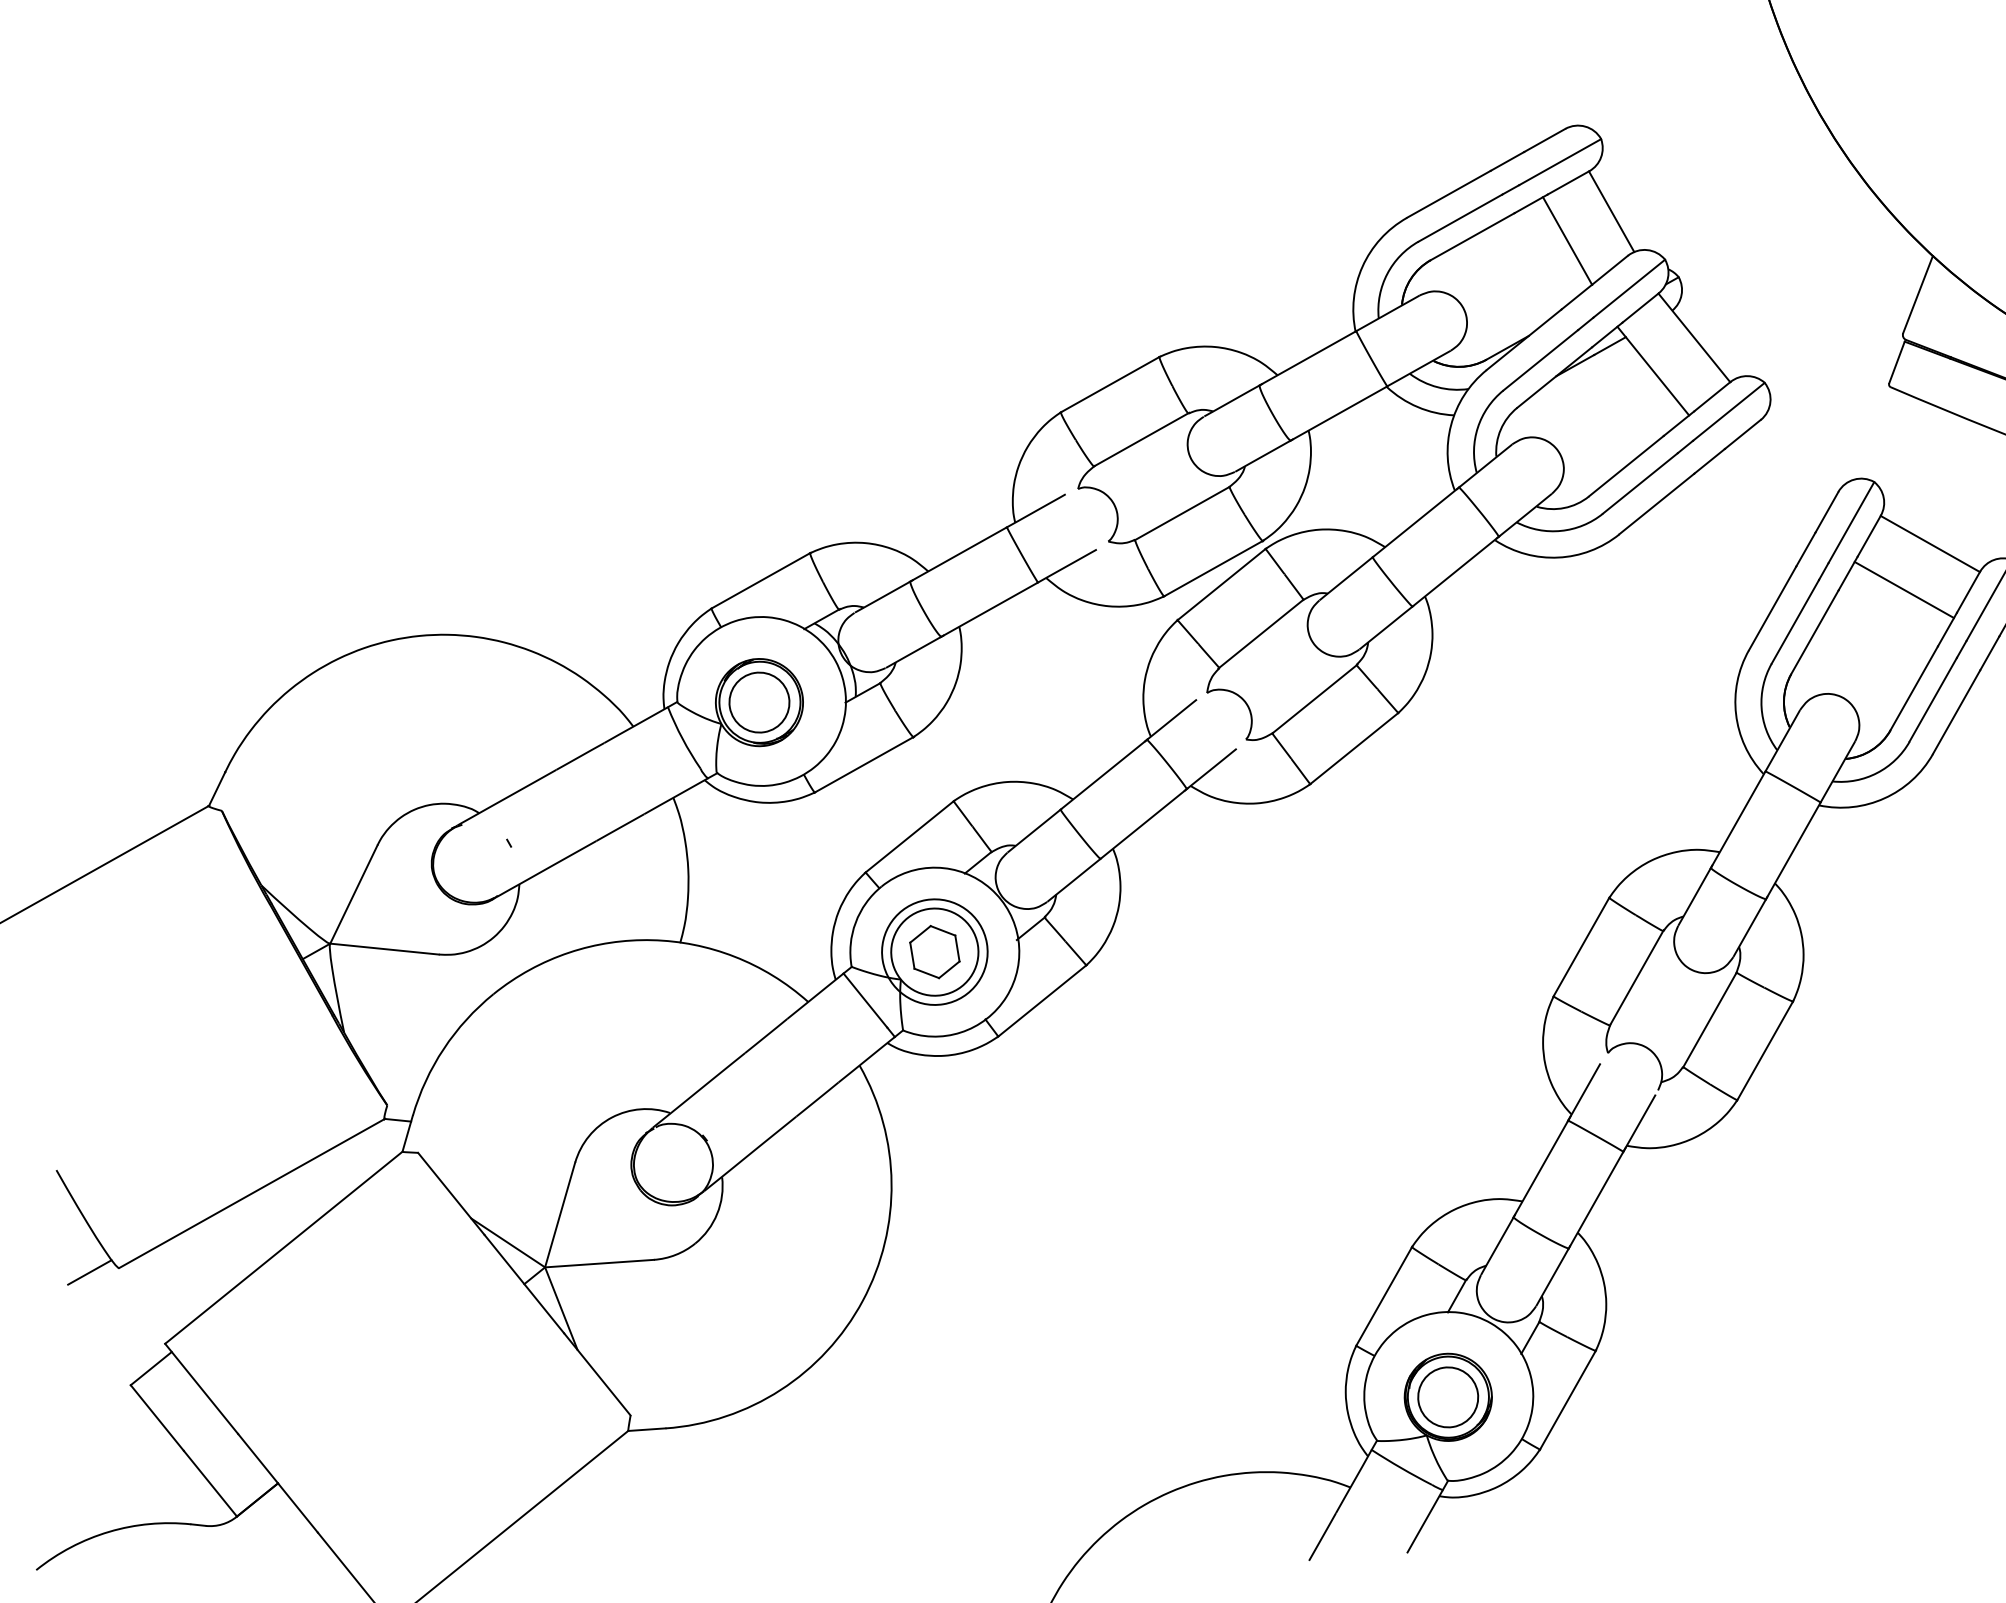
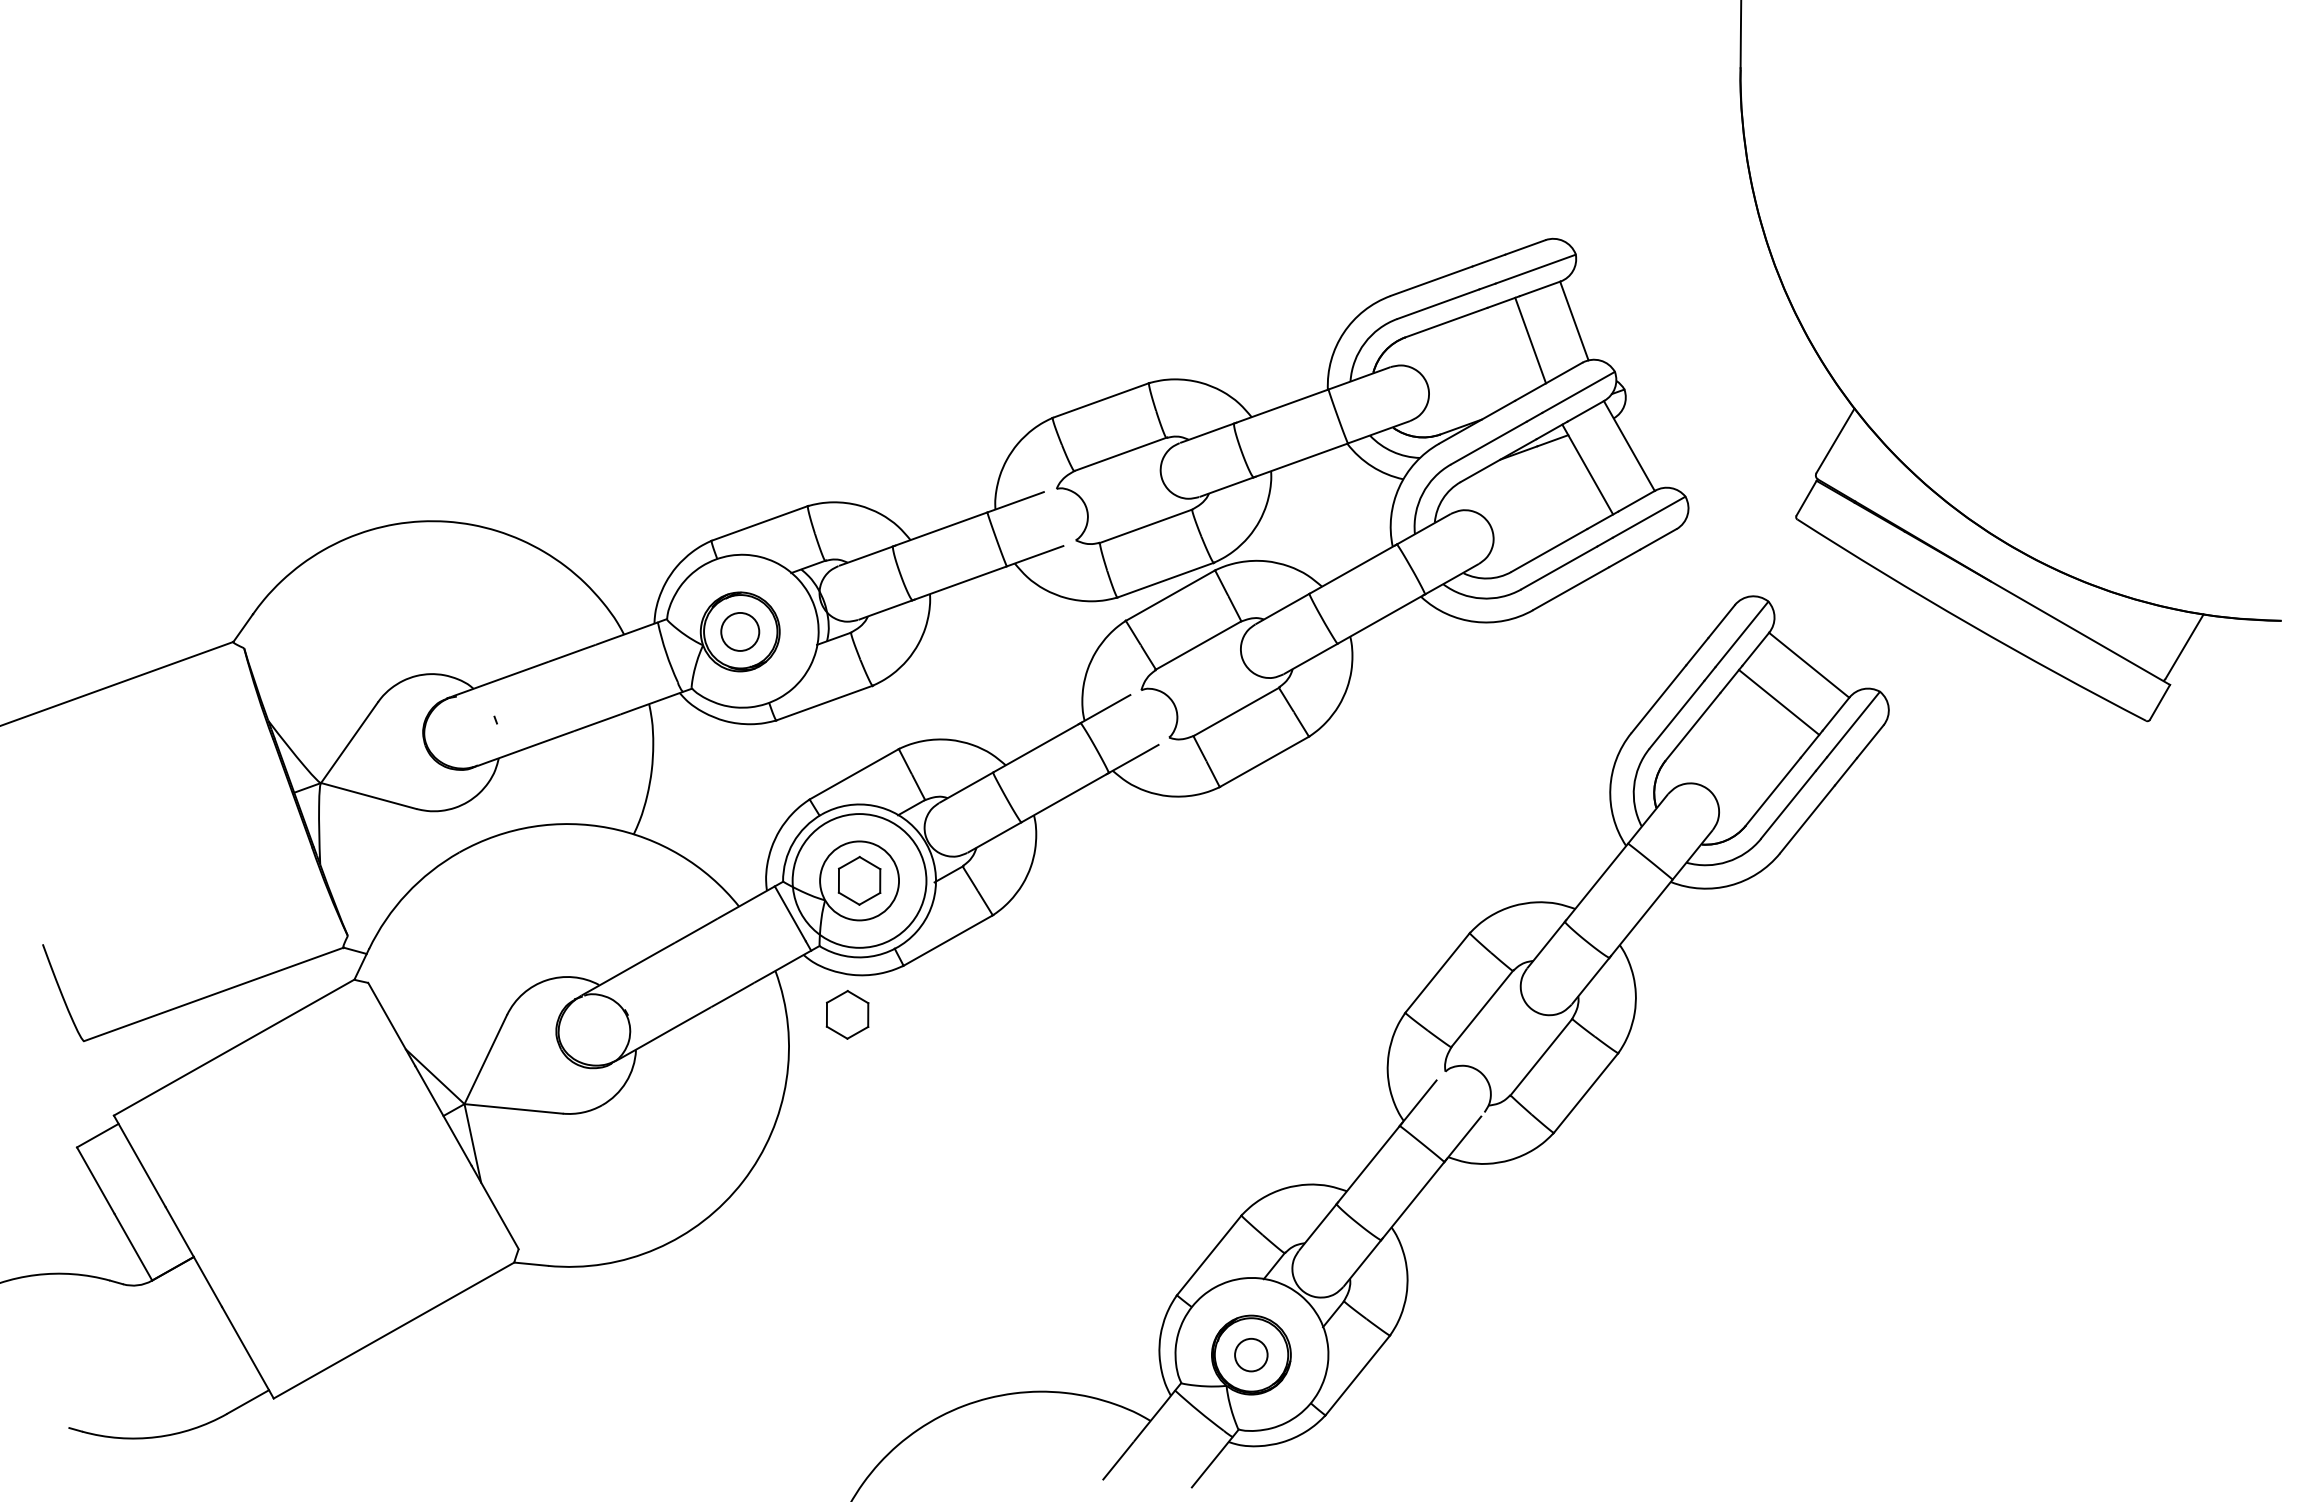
circle: (759, 702) -> (740, 631), size x0.7
circle: (934, 951) -> (859, 880), size x1.4
part: (946, 1099) -> (847, 1014), added
line: (89, 1272) -> (57, 1040), removed
circle: (1448, 1396) -> (1251, 1354), size x0.6

